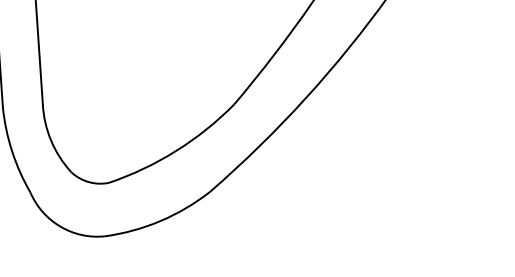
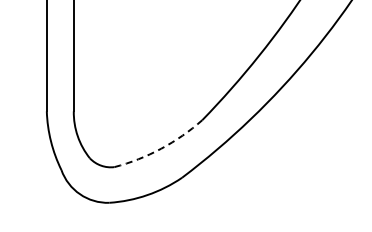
arc: (176, 150) -> (161, 148), solid -> dashed

